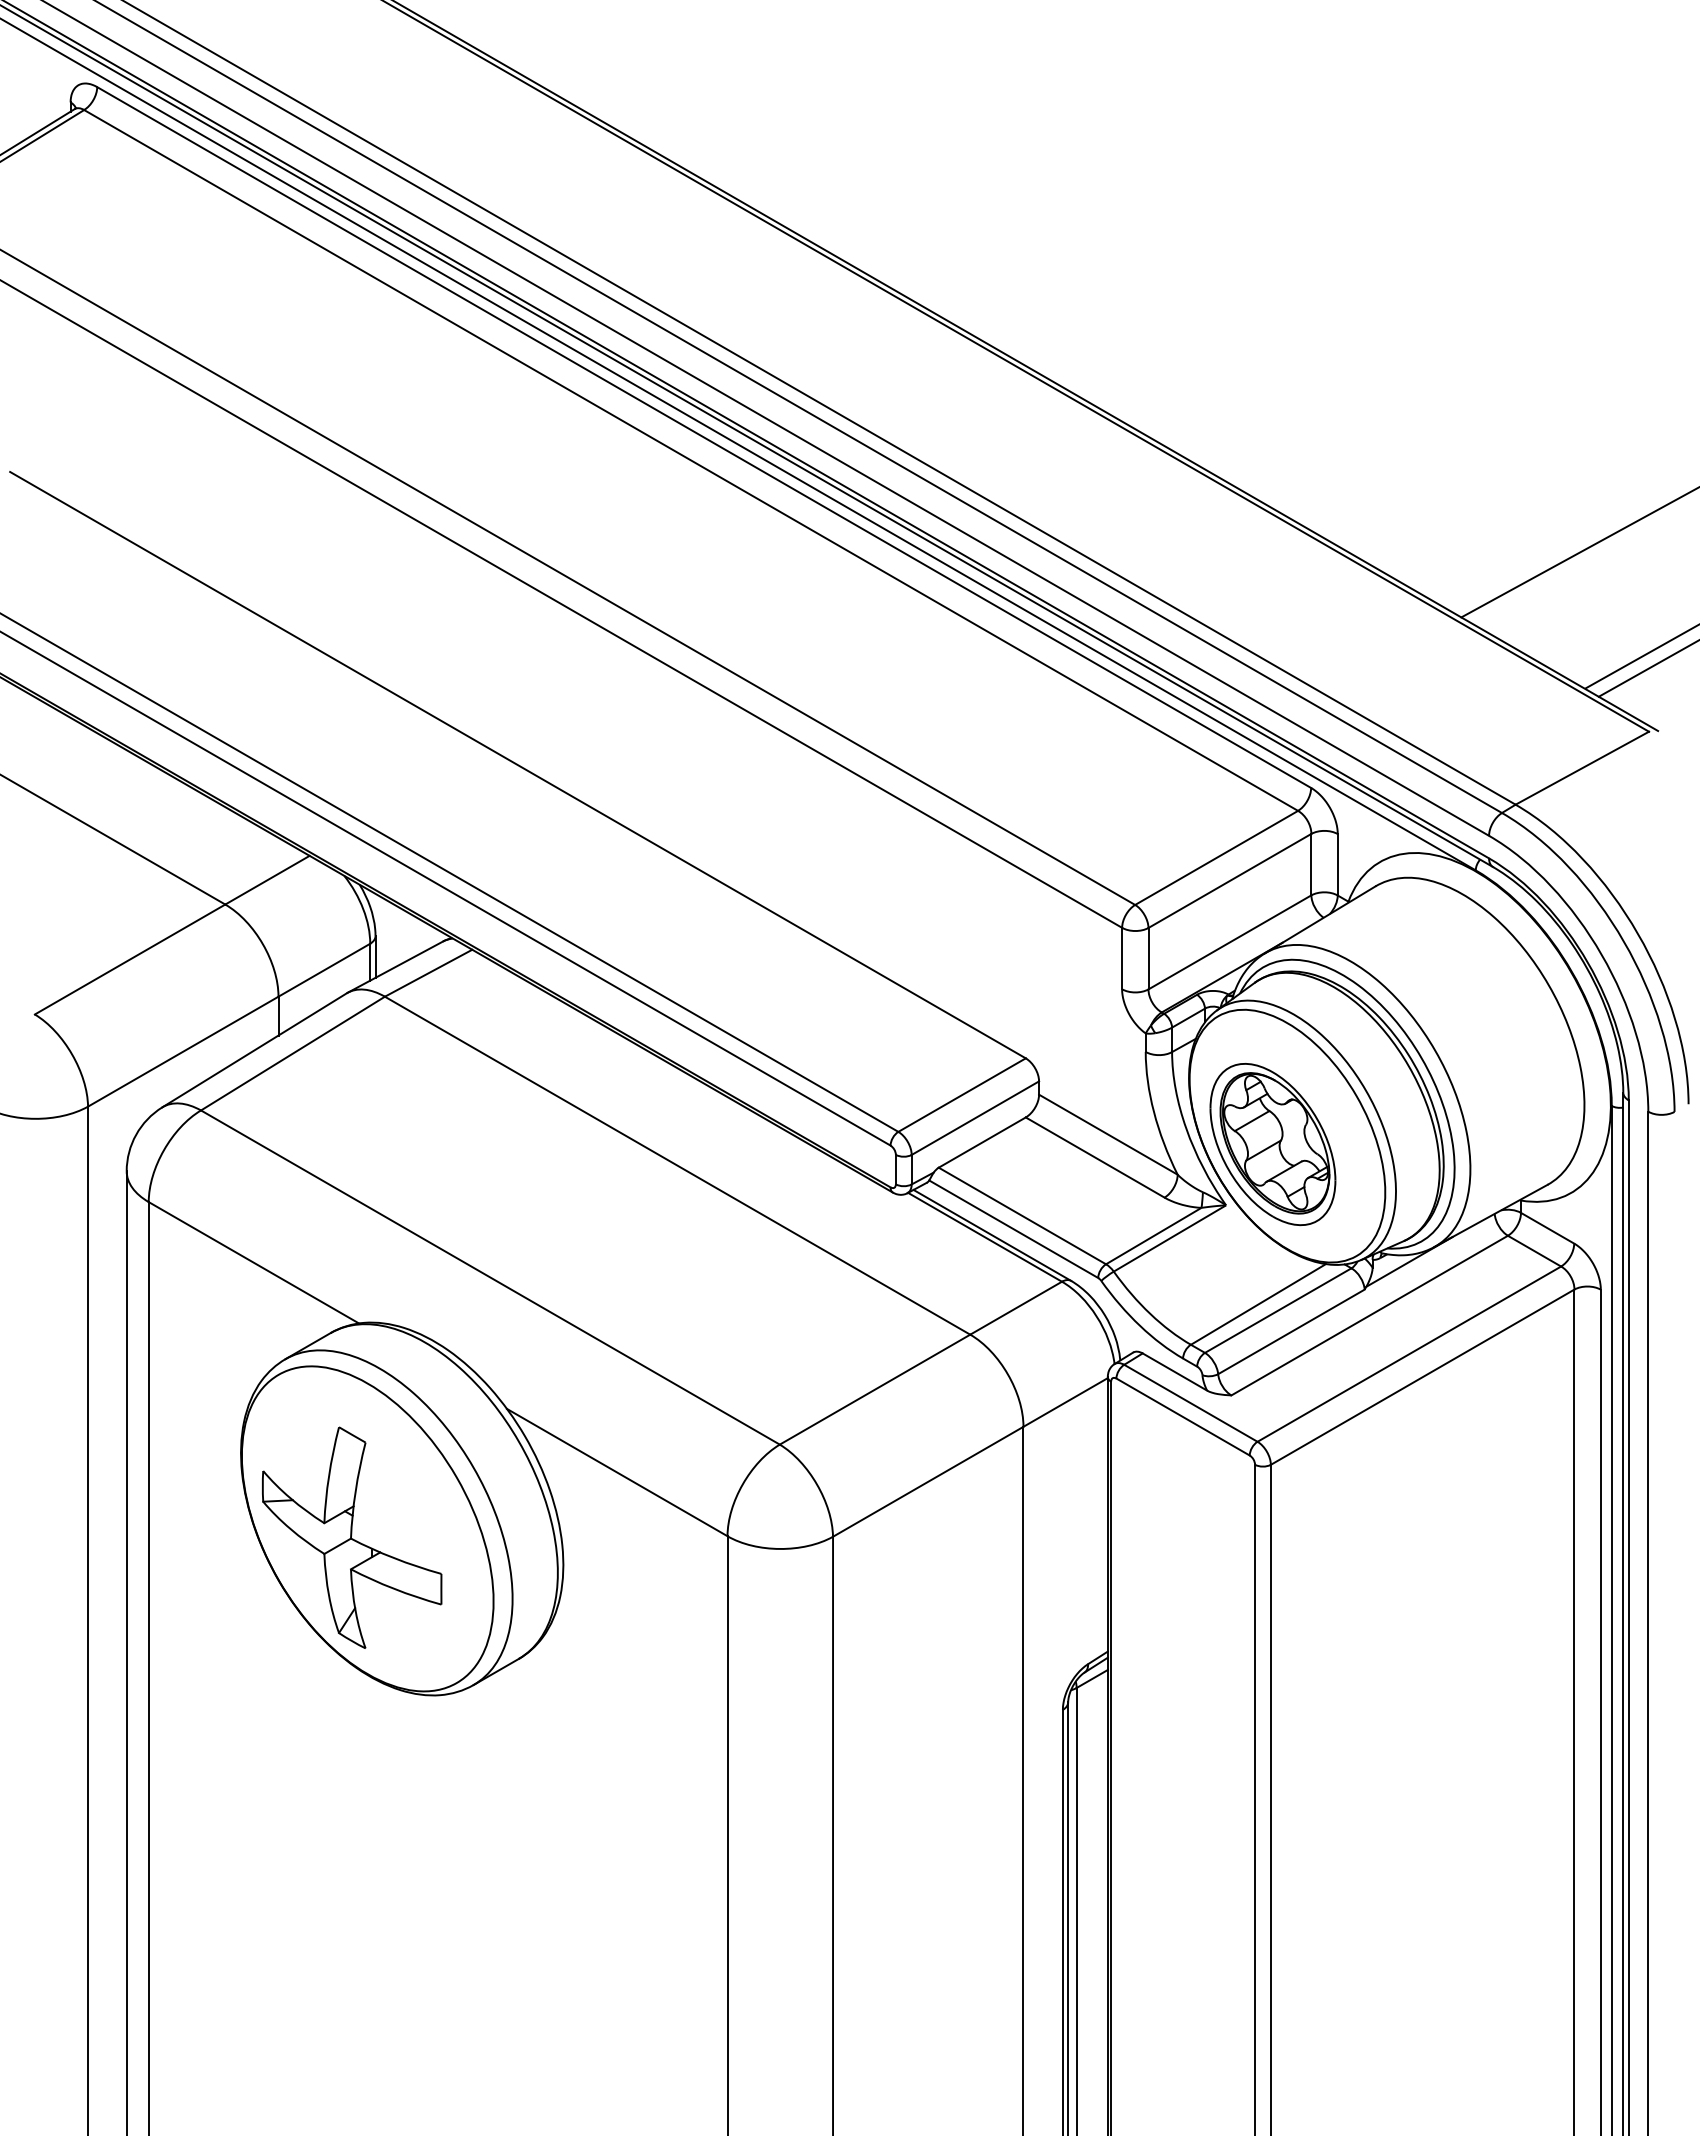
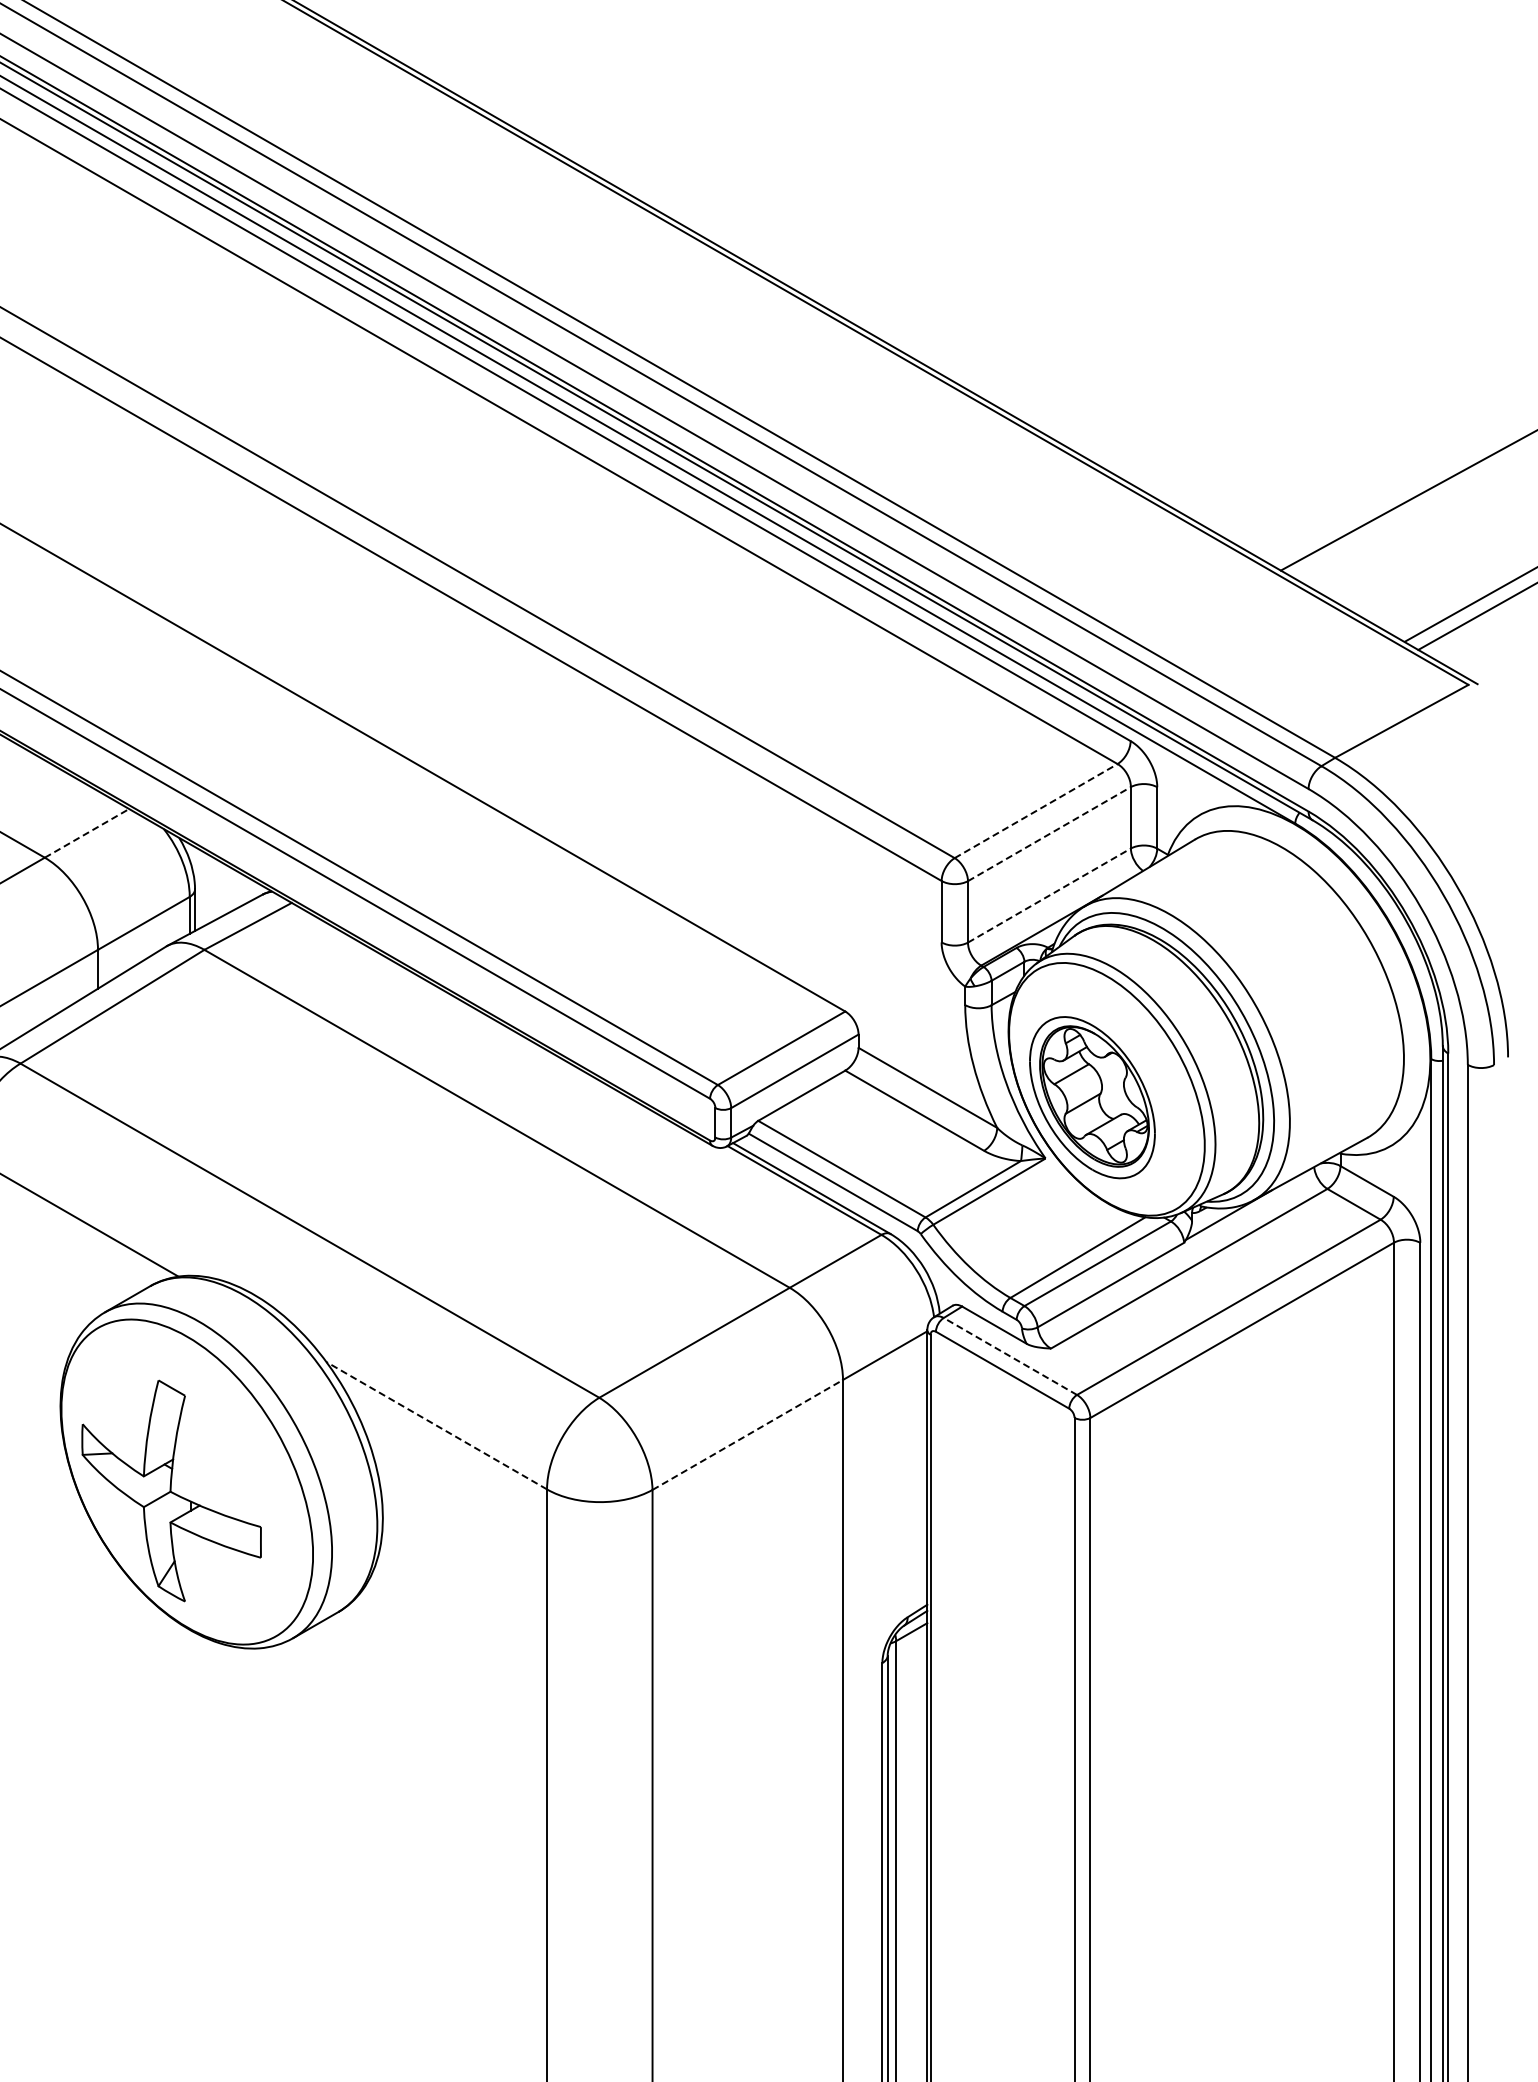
line: (1217, 857) -> (1037, 810), solid -> dashed
line: (267, 880) -> (87, 833), solid -> dashed
line: (1230, 880) -> (1050, 833), solid -> dashed
line: (1230, 942) -> (1050, 895), solid -> dashed
line: (1190, 1403) -> (1010, 1356), solid -> dashed
line: (616, 1472) -> (436, 1425), solid -> dashed
line: (928, 1481) -> (748, 1434), solid -> dashed

